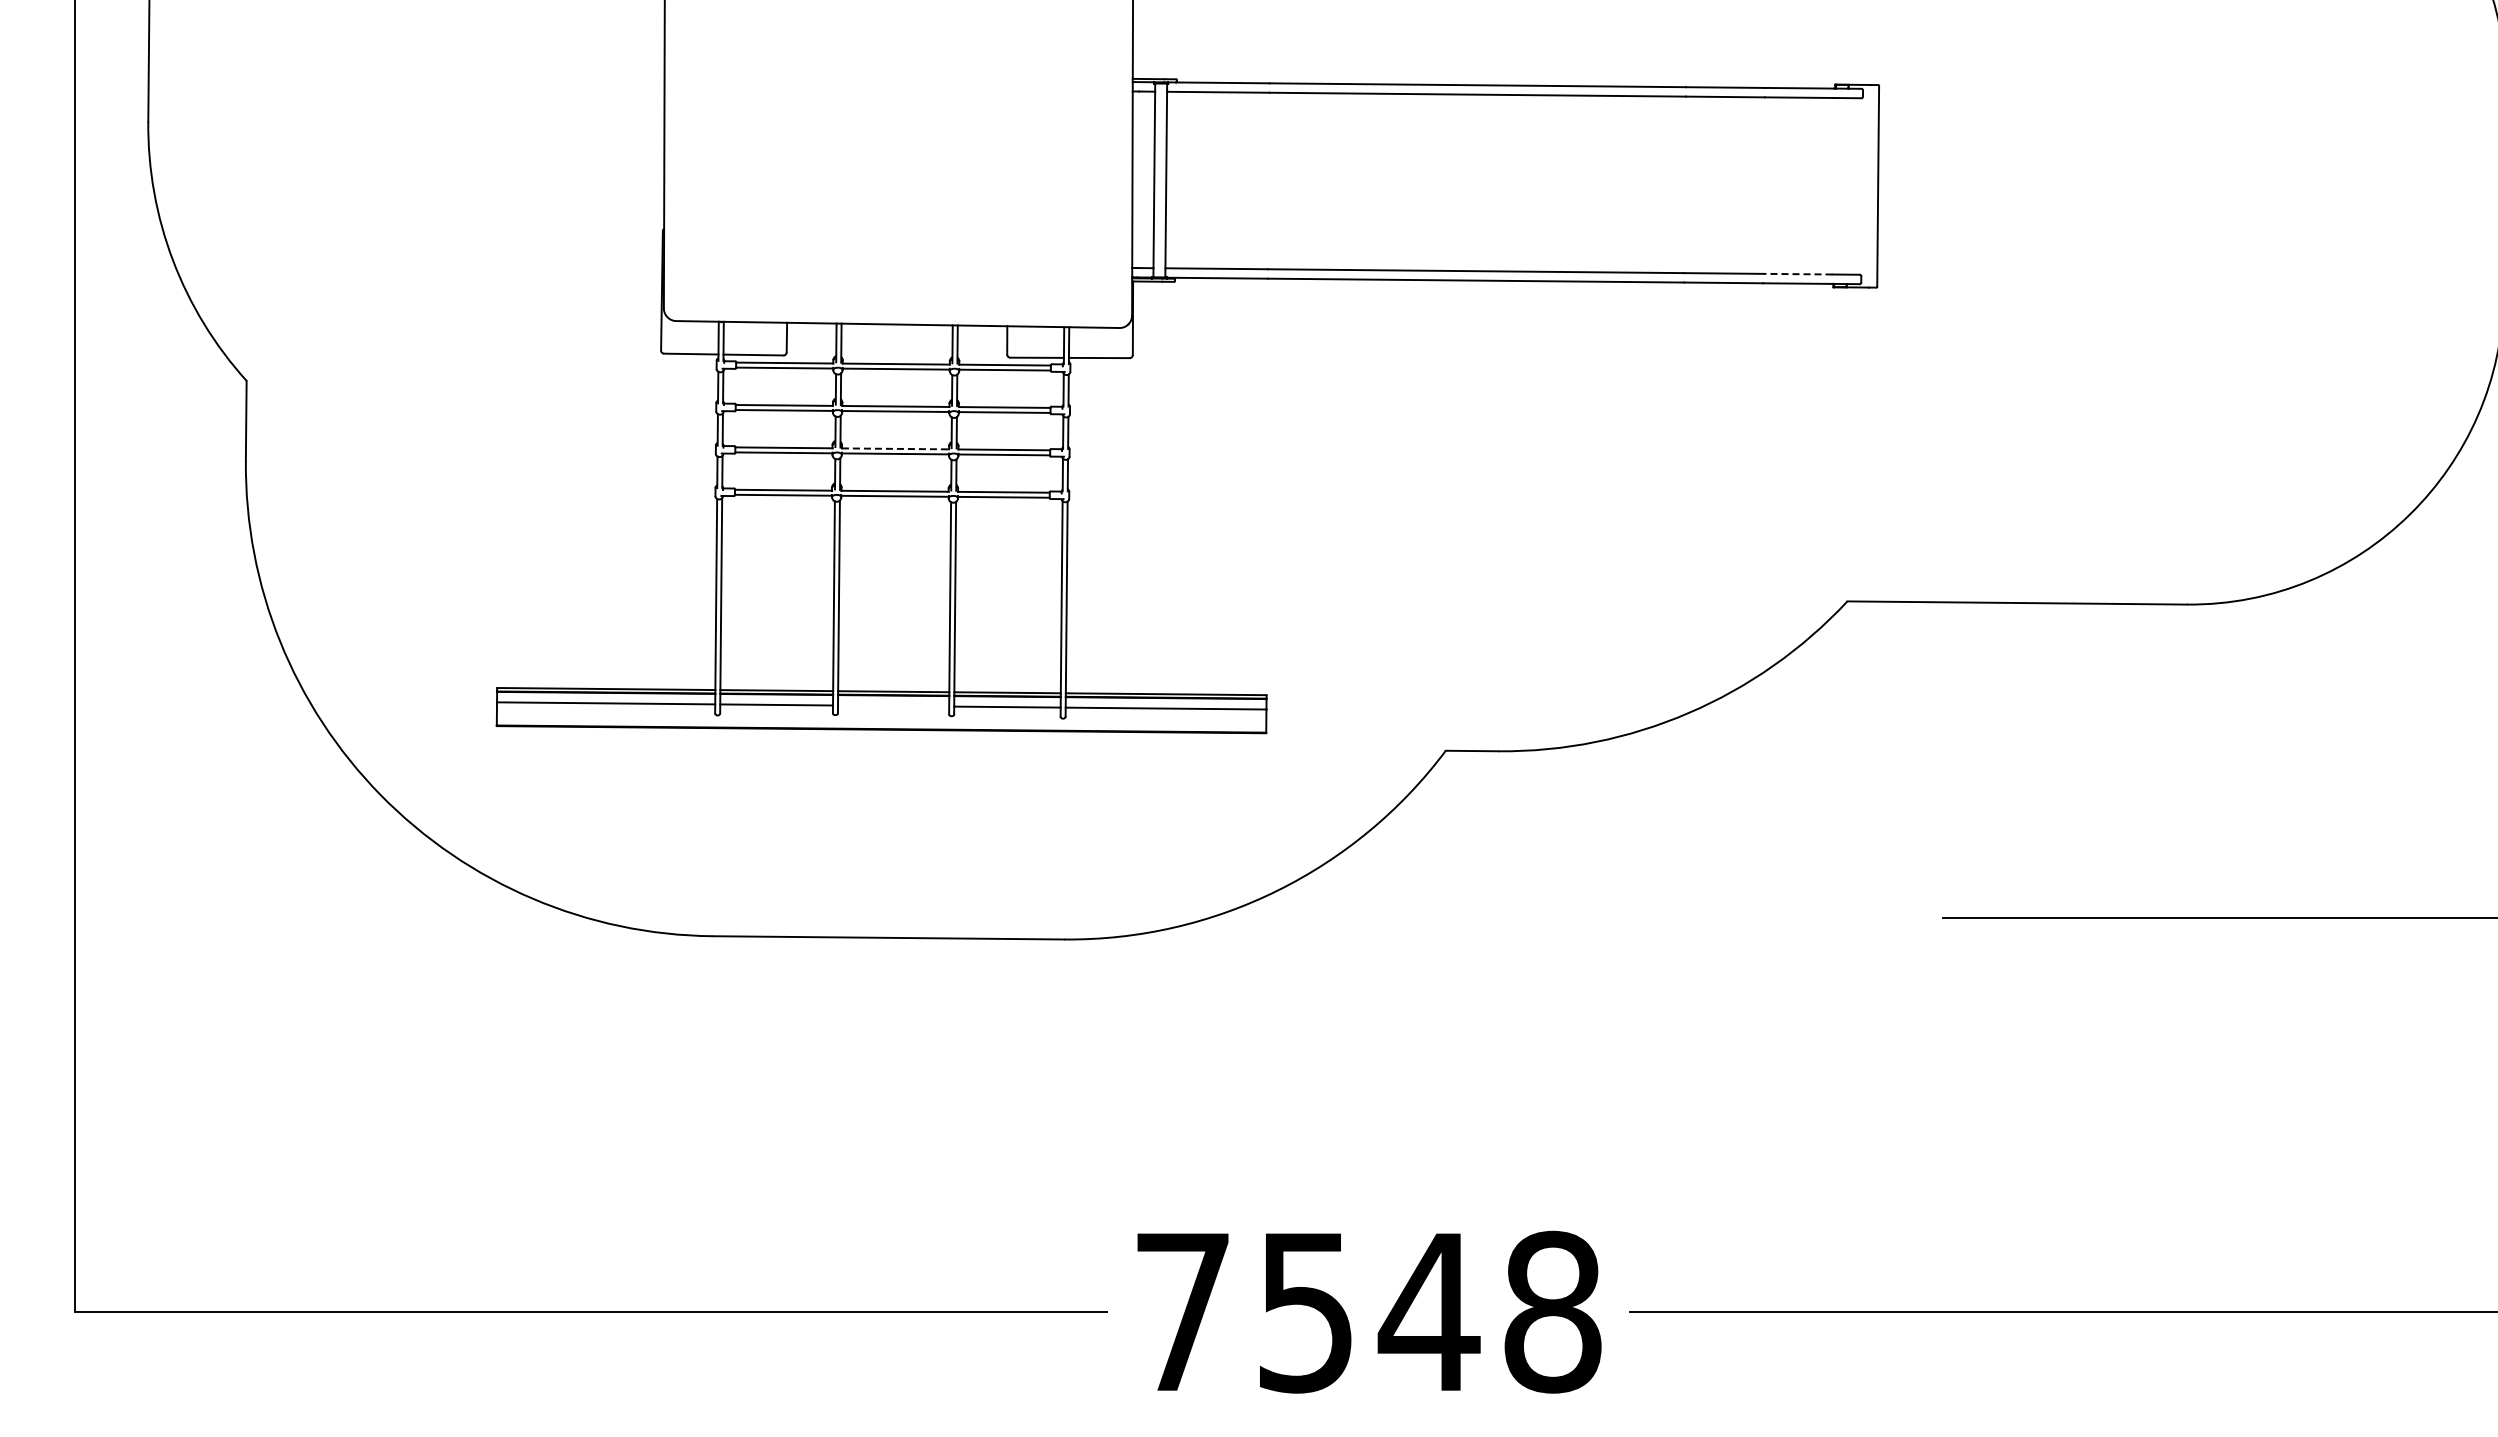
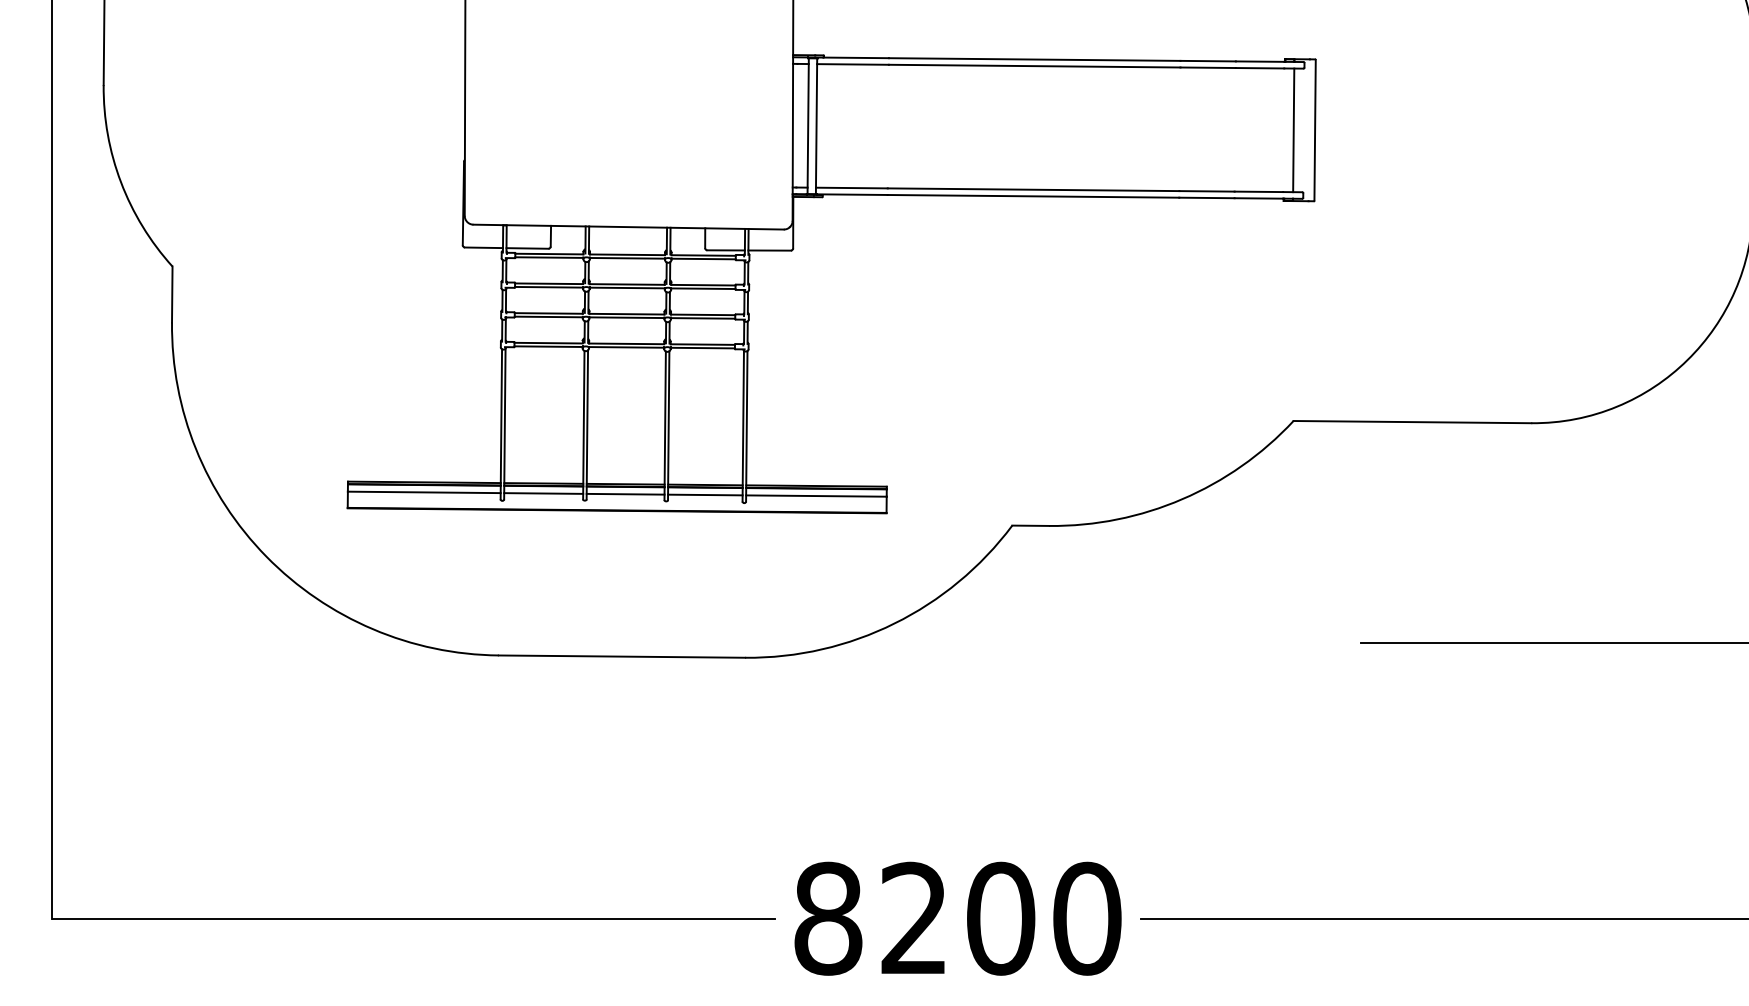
line: (1847, 186) -> (1293, 130), added
line: (1797, 274) -> (1258, 192), dashed -> solid
line: (895, 448) -> (626, 313), dashed -> solid
line: (893, 705) -> (625, 493), added
text: (1367, 1311) -> (957, 918), 7548 -> 8200

